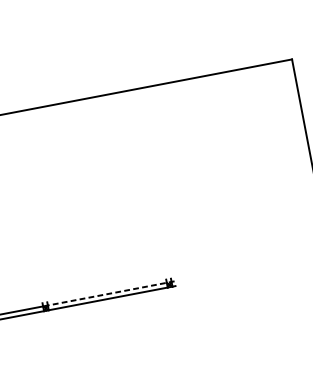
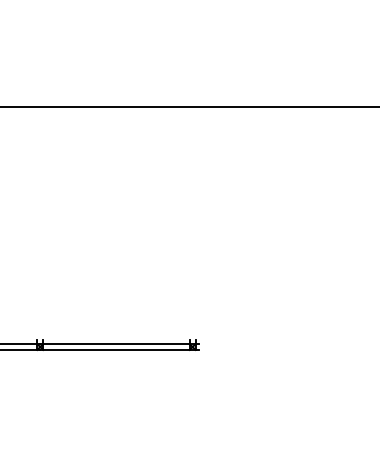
line: (109, 294) -> (119, 344), dashed -> solid

